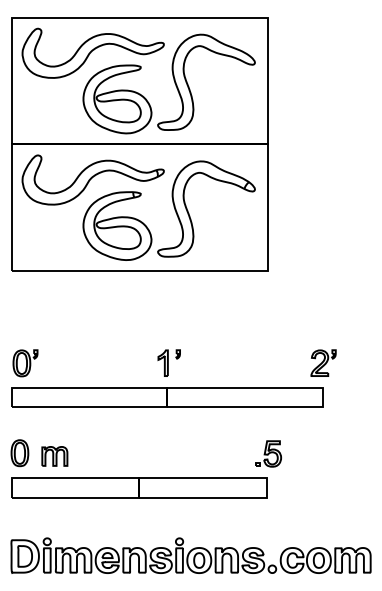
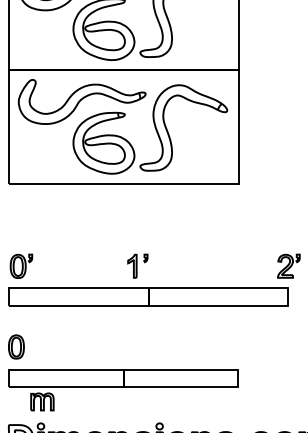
part: (168, 362) -> (137, 265), moved
part: (268, 453) -> (239, 347), removed
part: (54, 456) -> (42, 402), moved

